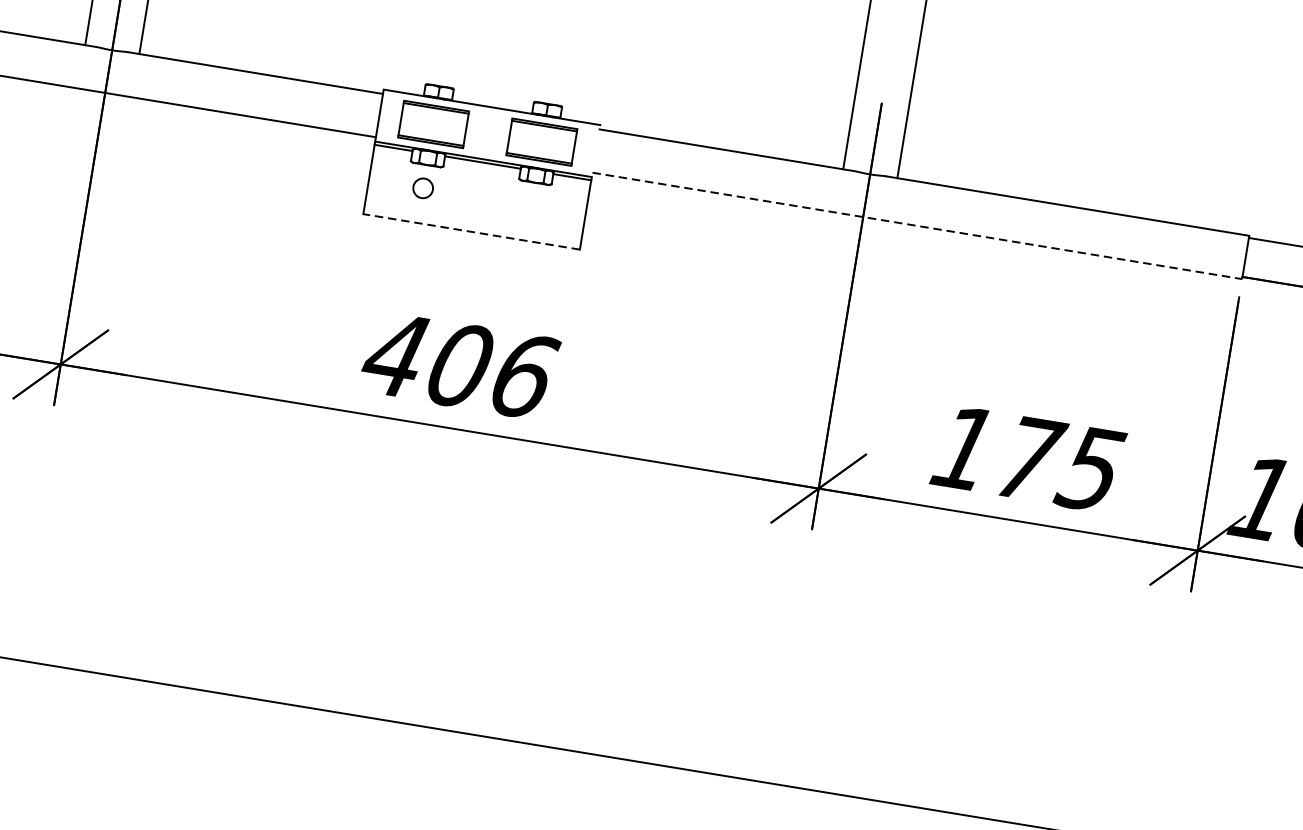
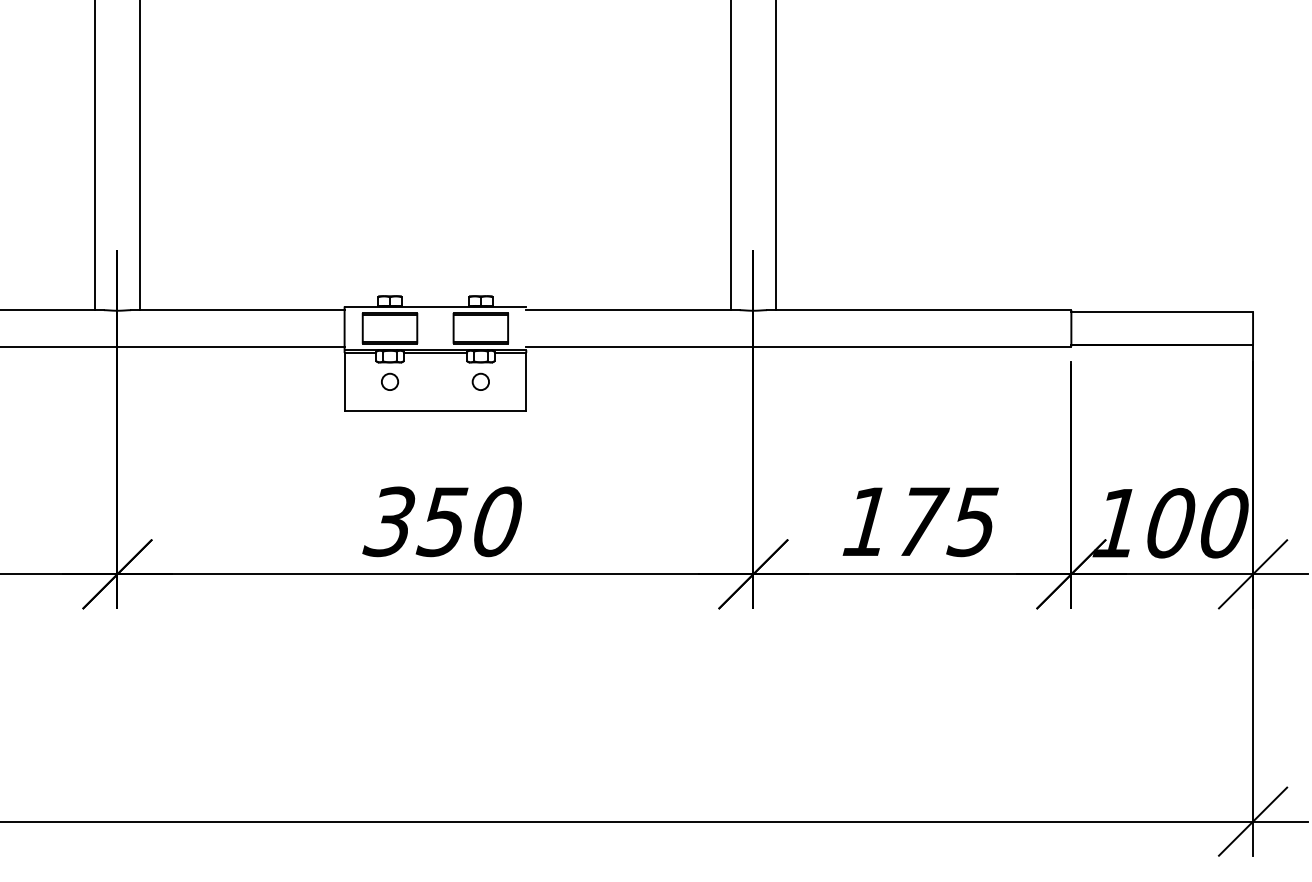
circle: (531, 205) -> (480, 381), added
line: (916, 225) -> (798, 346), dashed -> solid
line: (471, 232) -> (435, 411), dashed -> solid
text: (459, 365) -> (443, 521), 406 -> 350

